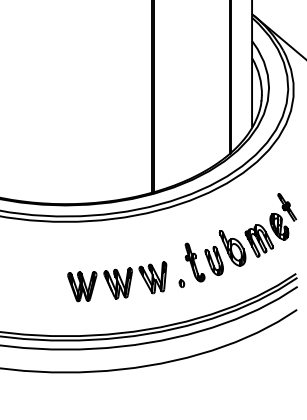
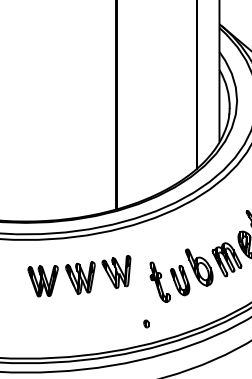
part: (117, 281) -> (79, 275), moved
part: (181, 283) -> (146, 323), moved

